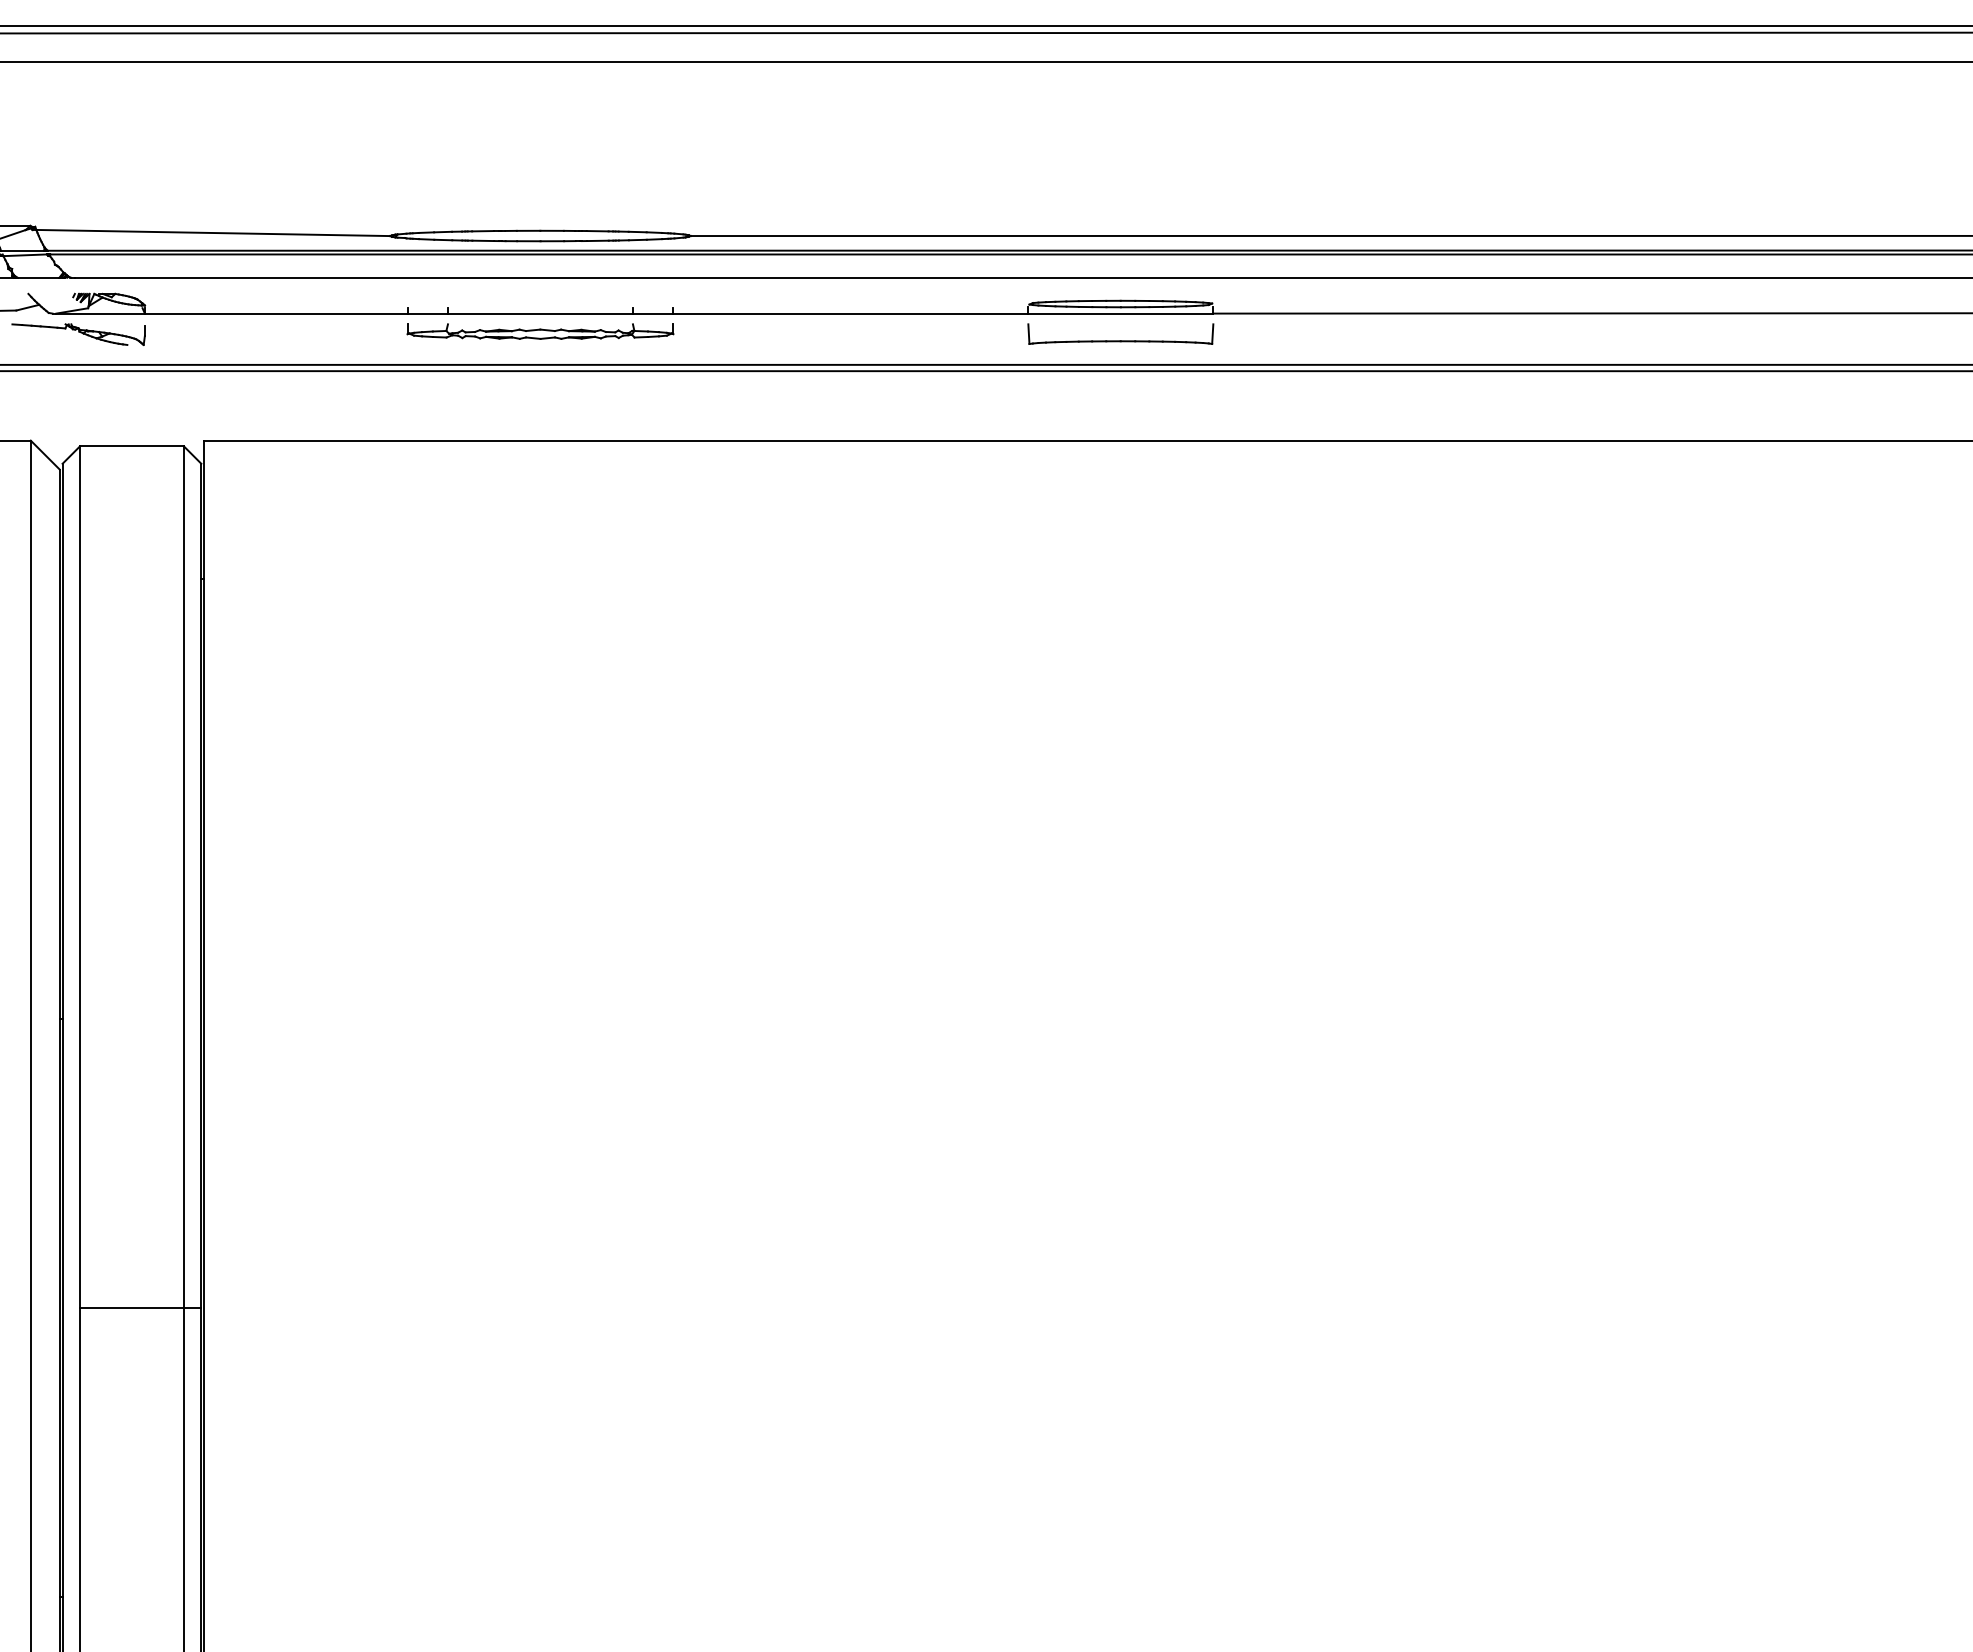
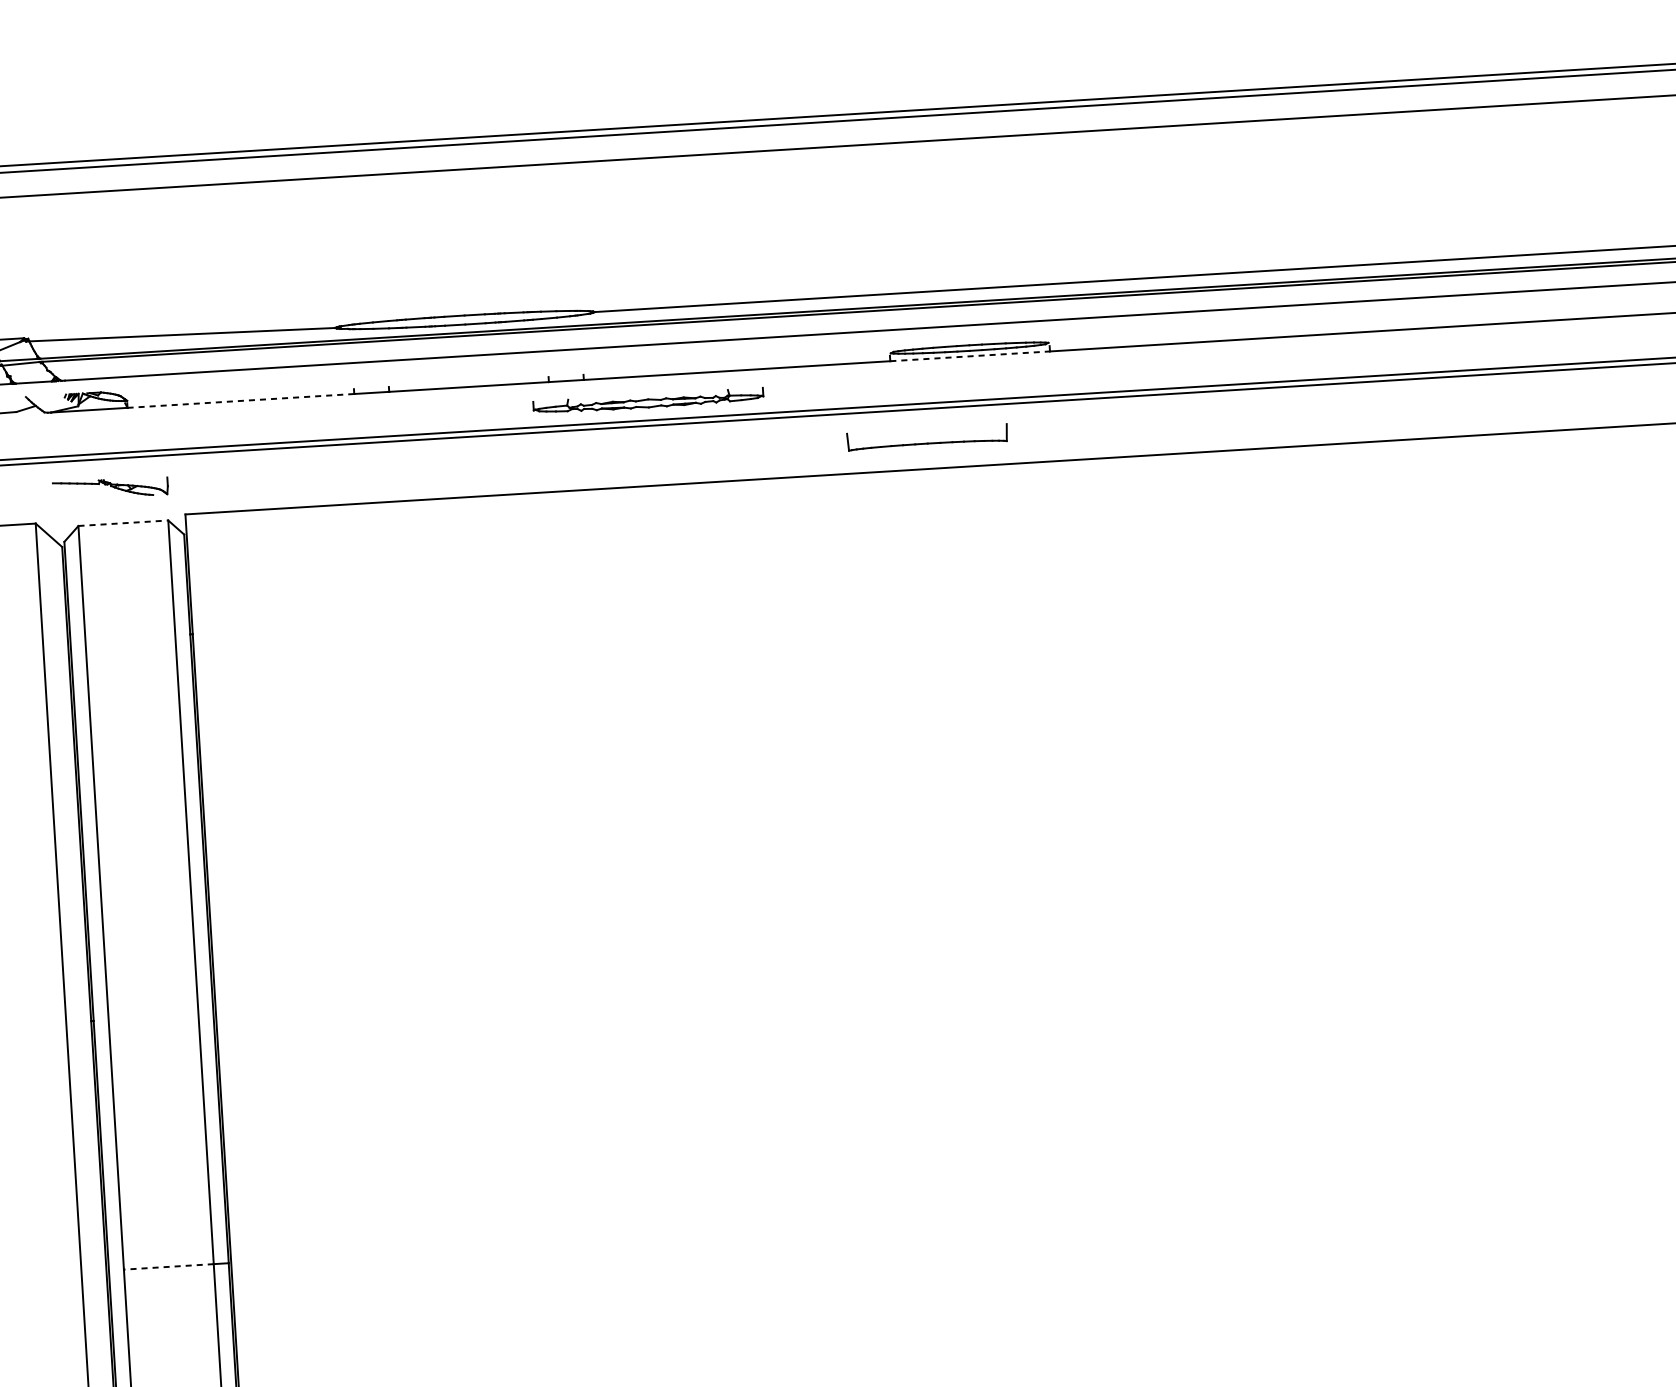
line: (276, 313) -> (241, 400), solid -> dashed
line: (1121, 313) -> (970, 356), solid -> dashed
part: (540, 331) -> (648, 401), moved
part: (78, 334) -> (110, 488), moved
part: (1120, 340) -> (927, 442), moved
line: (132, 446) -> (123, 523), solid -> dashed
line: (131, 1307) -> (168, 1266), solid -> dashed

